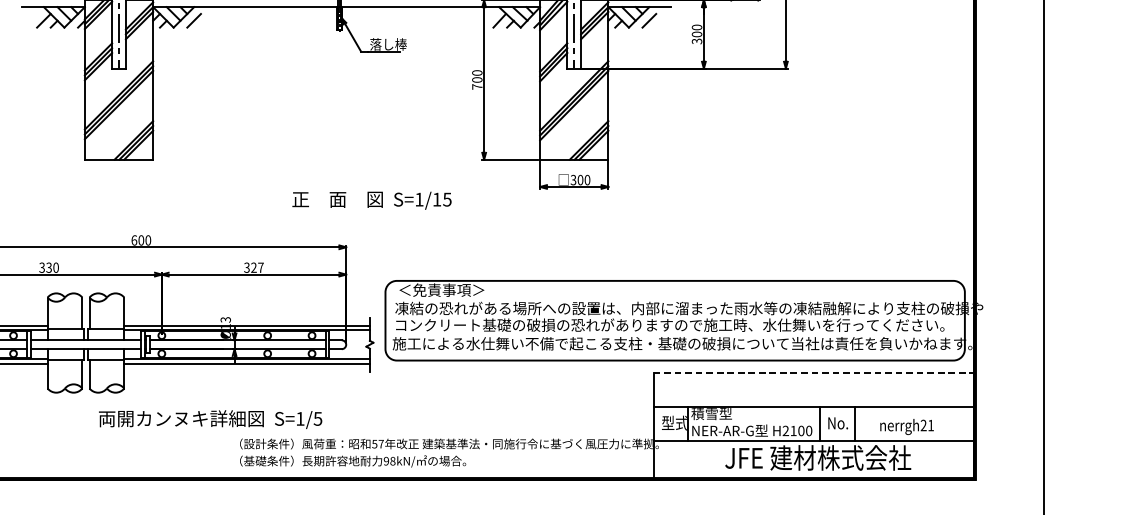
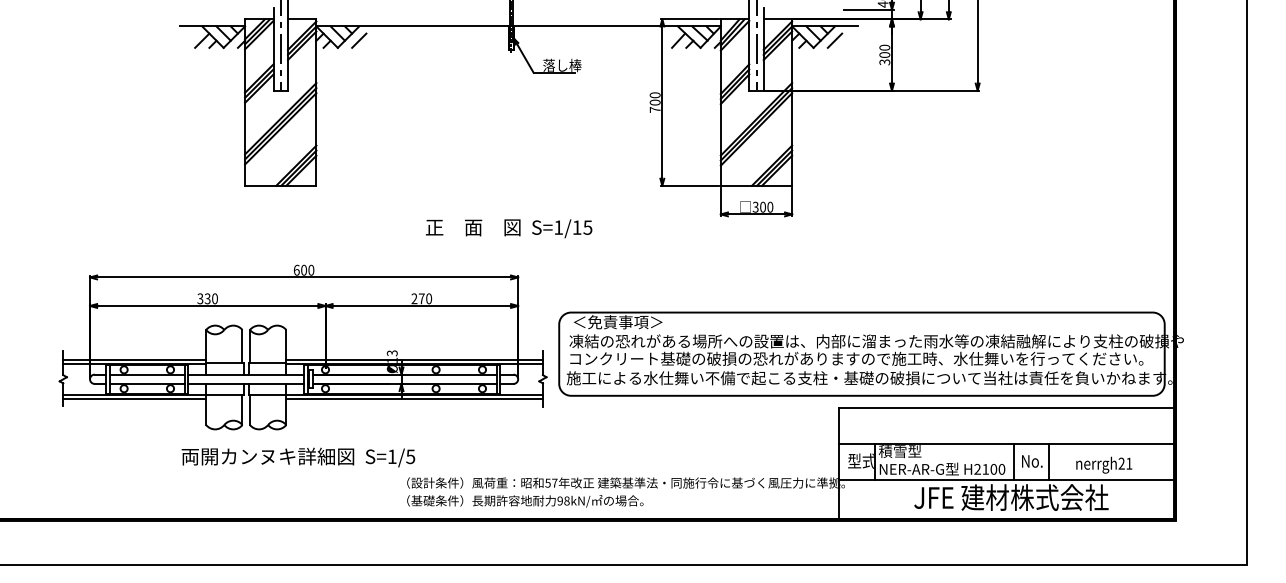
text: (372, 200) -> (509, 228), moved
text: (253, 267) -> (421, 298), 327 -> 270
line: (814, 372) -> (1007, 408), dashed -> solid
text: (210, 419) -> (298, 457), moved

